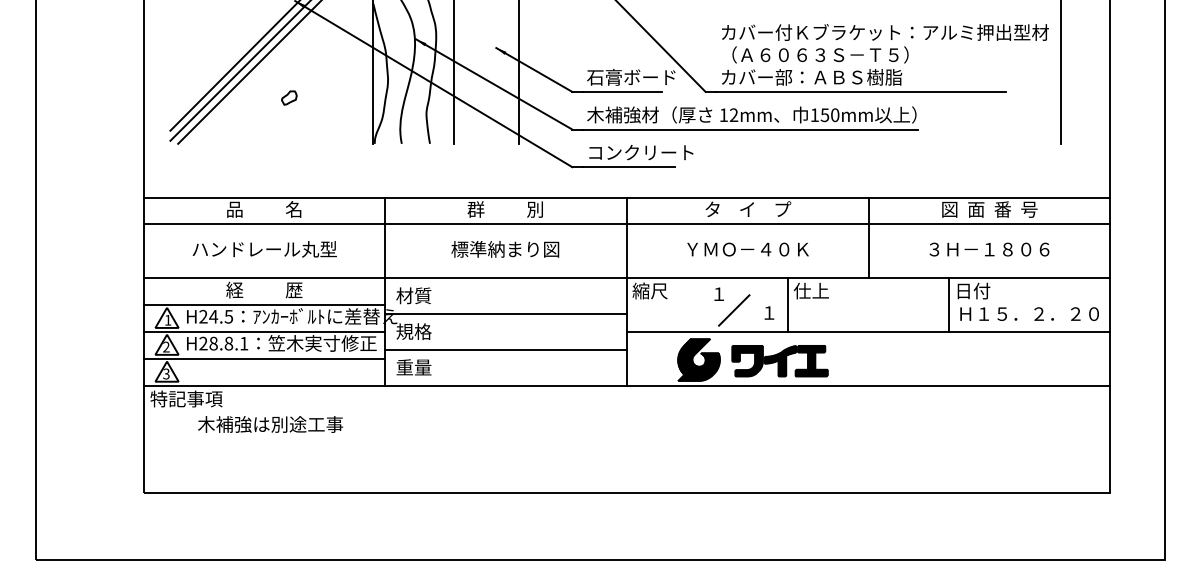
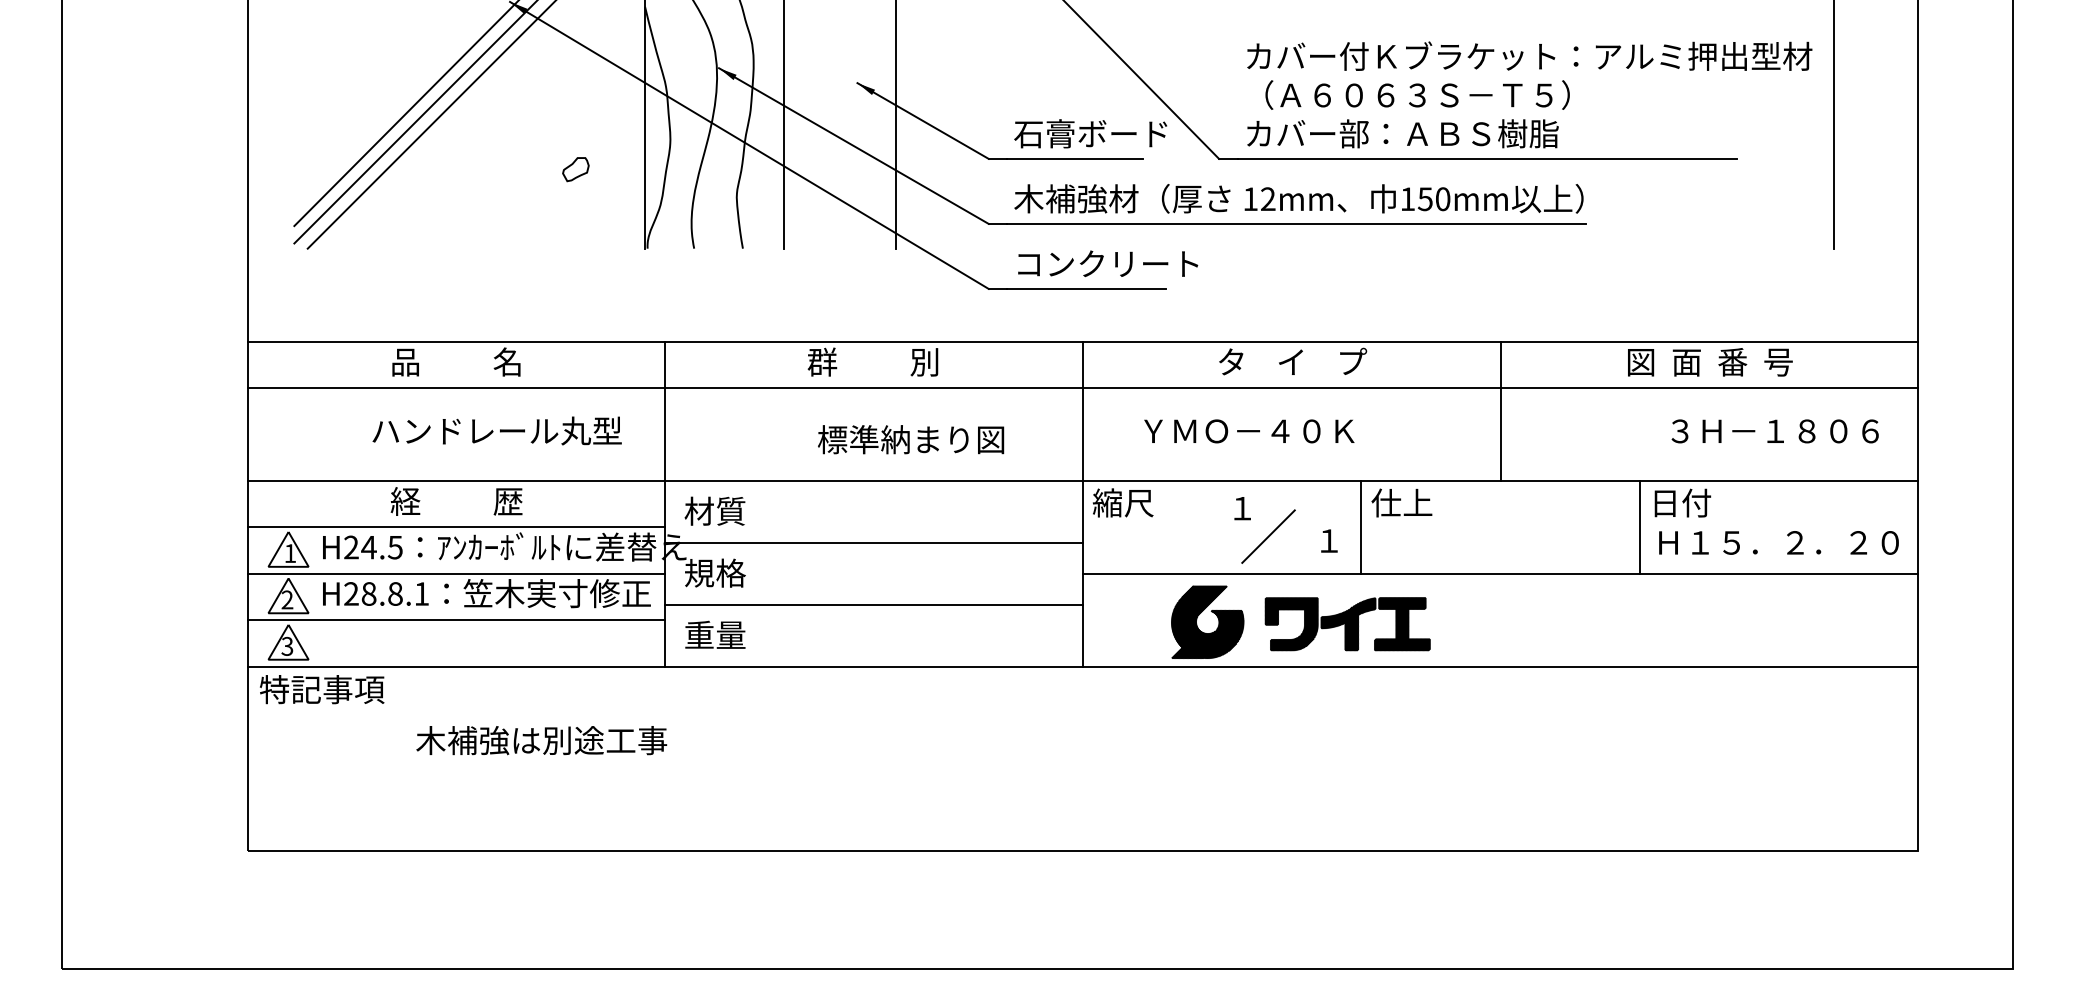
part: (289, 97) -> (576, 168), moved
text: (264, 249) -> (496, 431), moved
text: (505, 249) -> (911, 439), moved
text: (747, 249) -> (1248, 431), moved
text: (989, 249) -> (1775, 431), moved
text: (270, 424) -> (541, 740), moved

